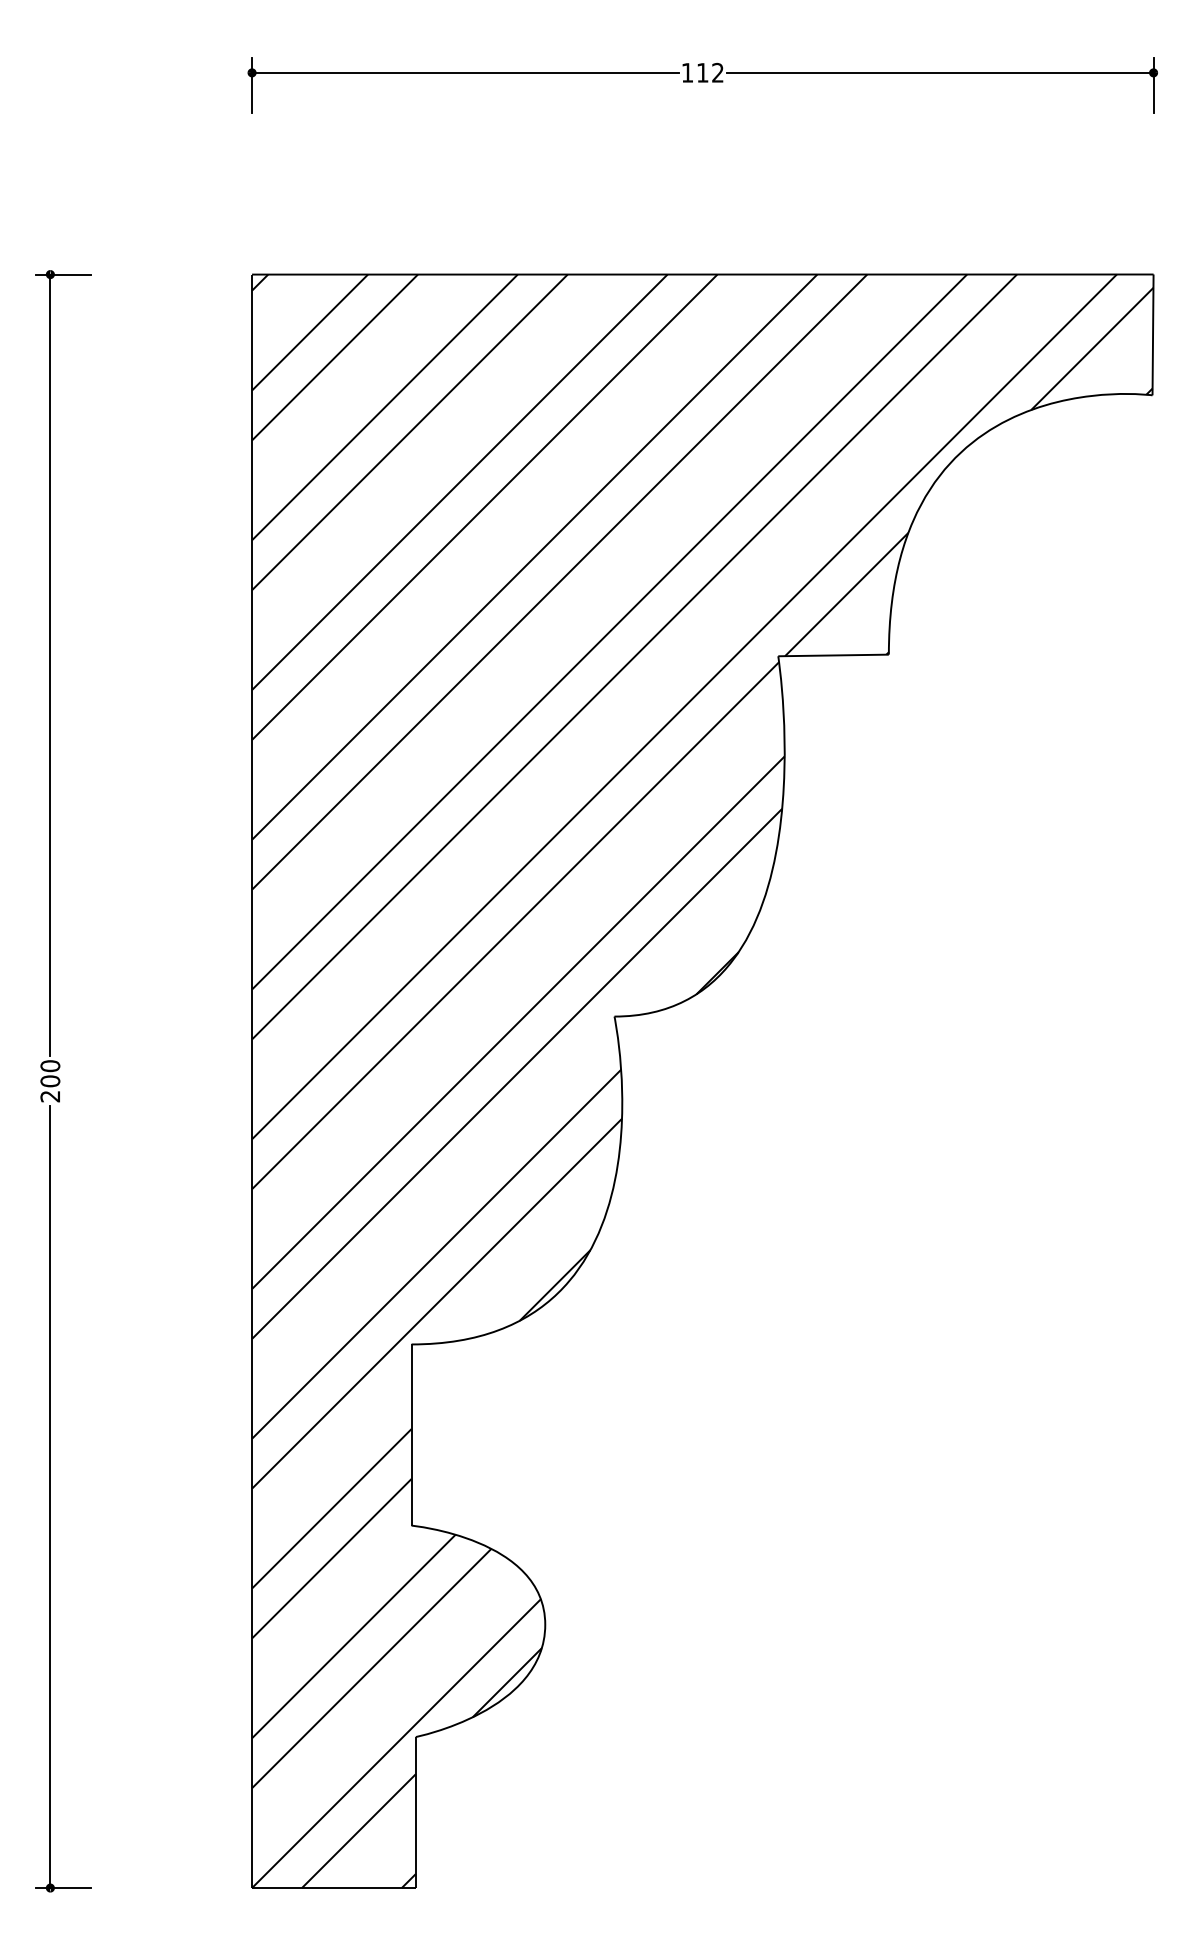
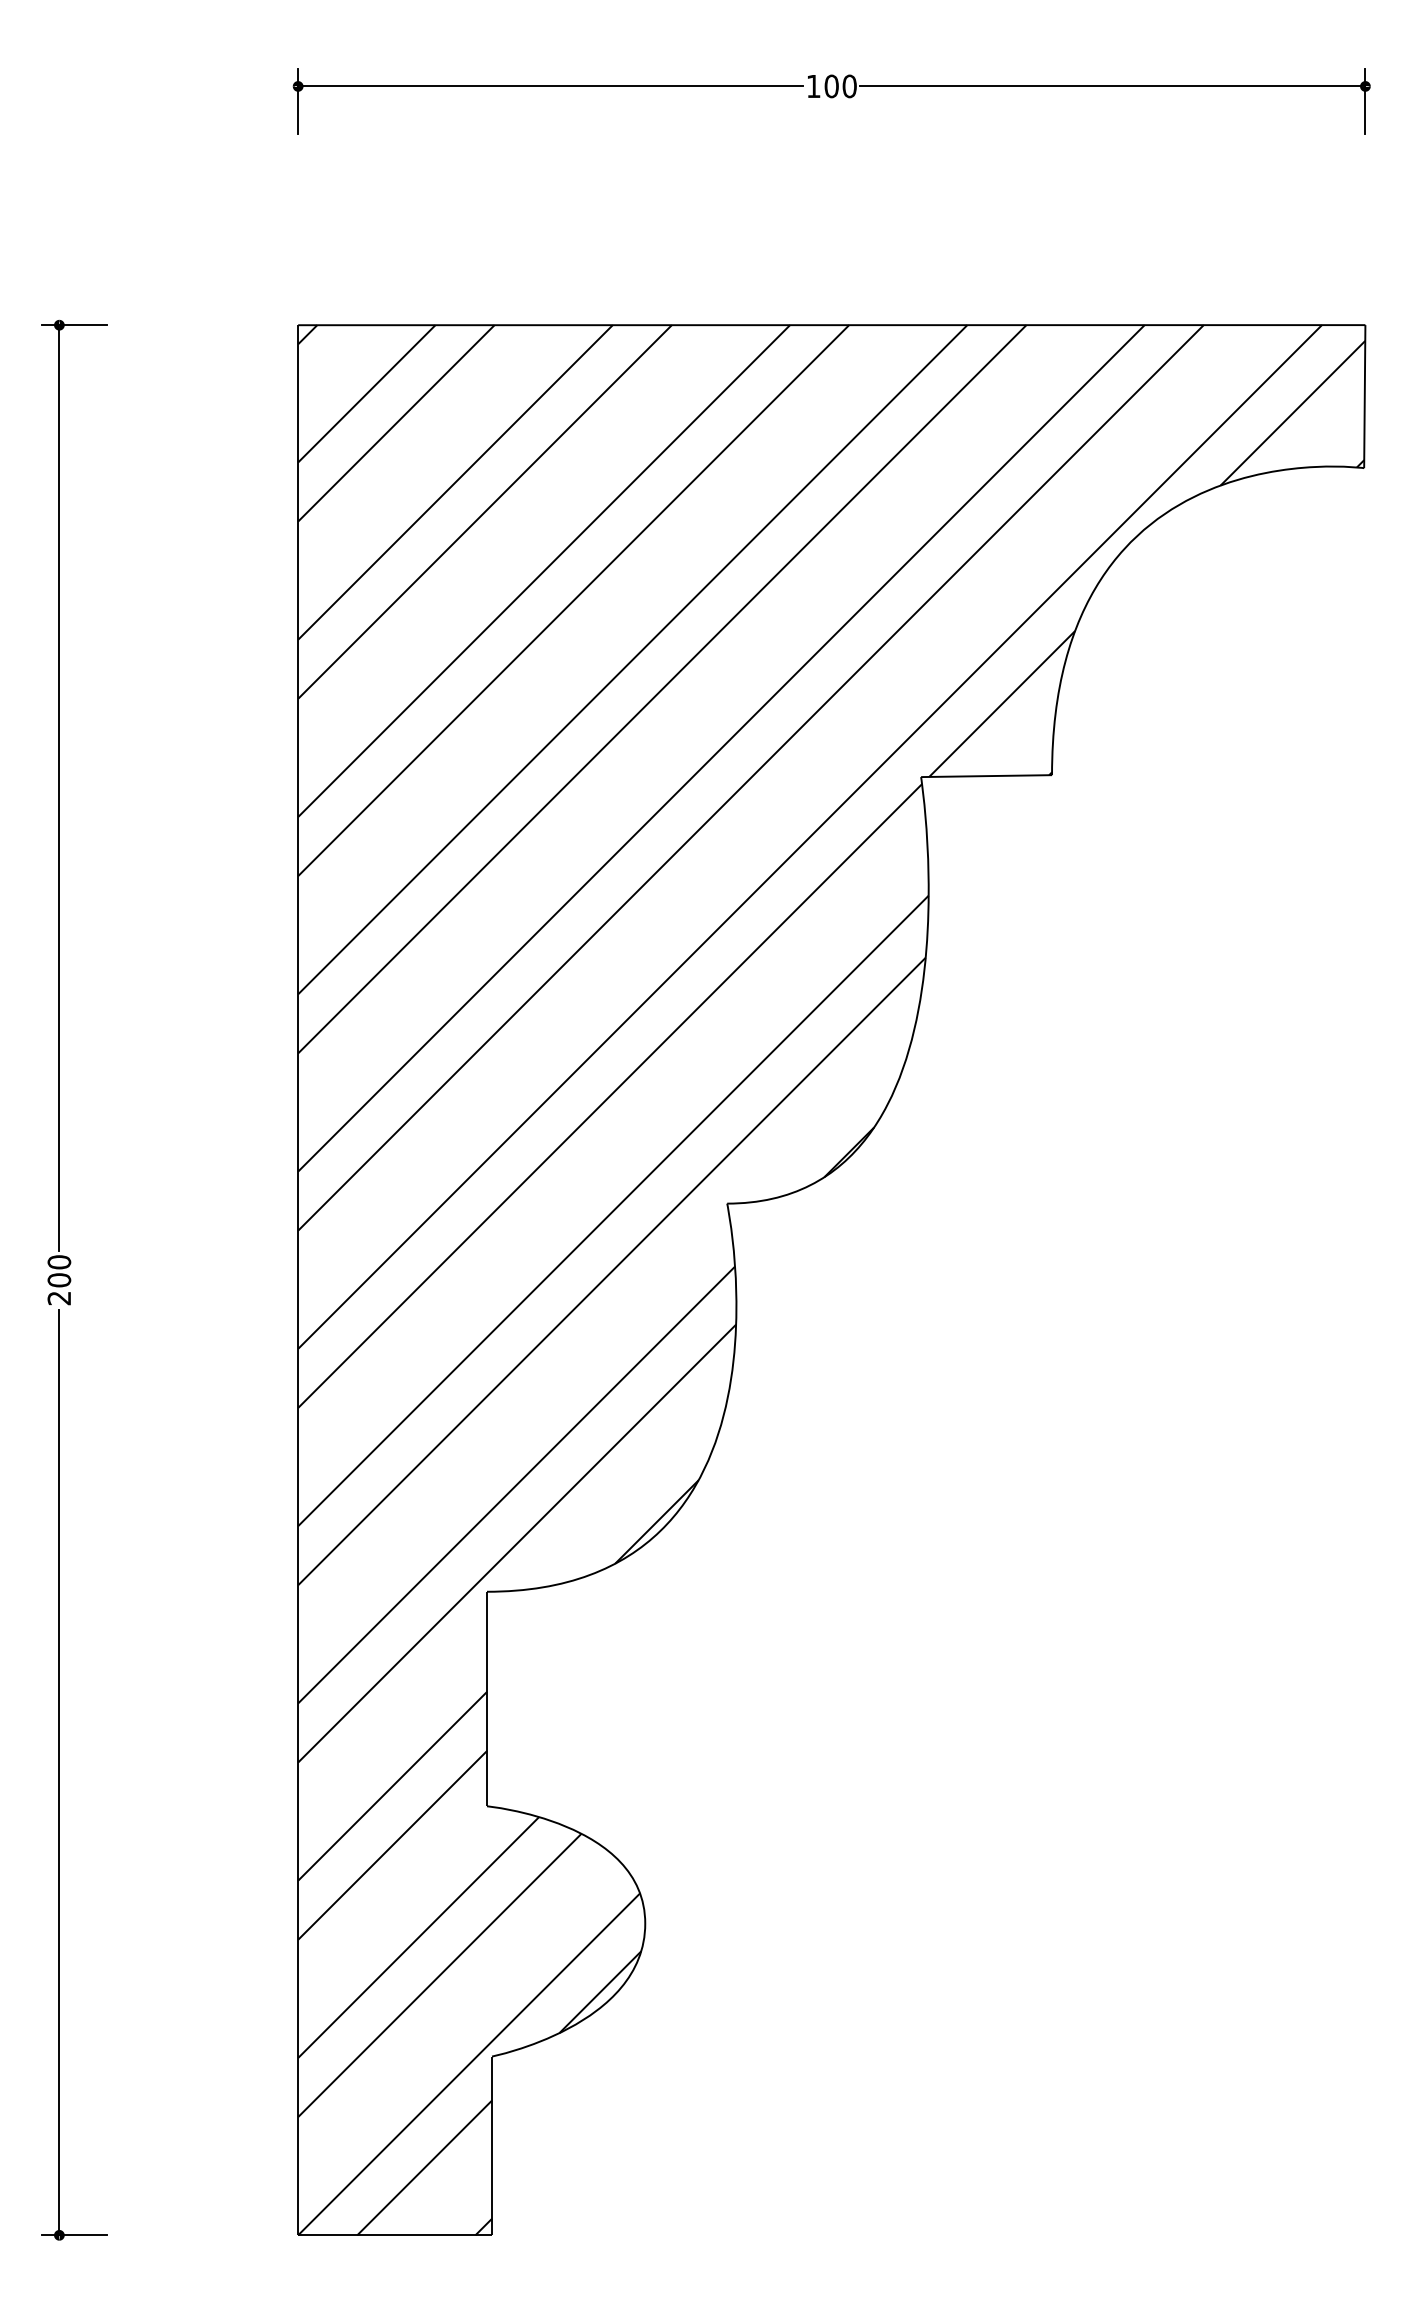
text: (710, 72) -> (840, 86), 112 -> 100

